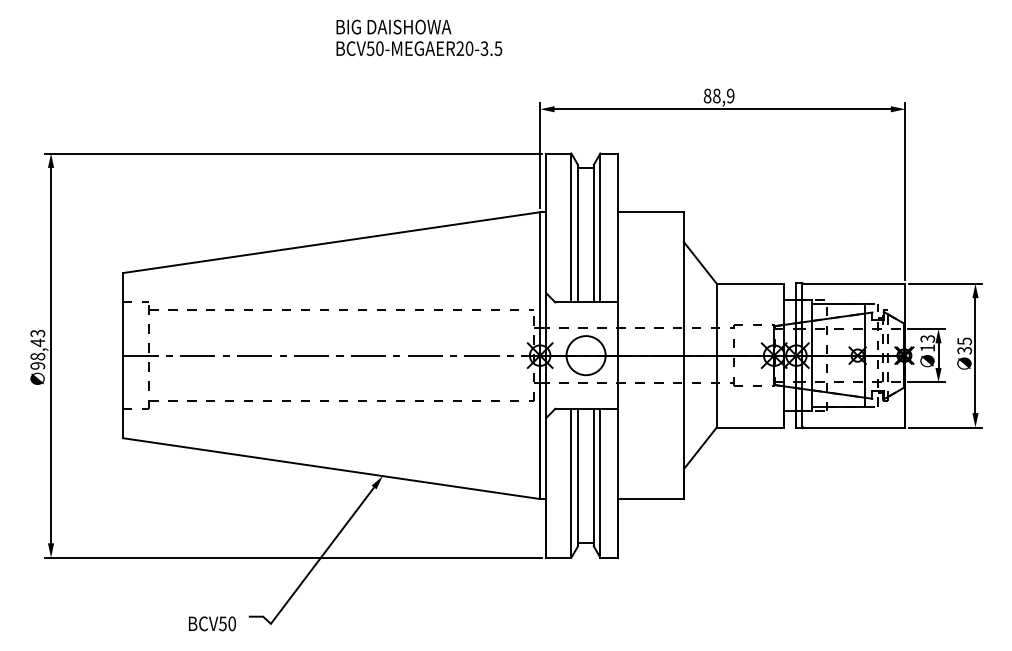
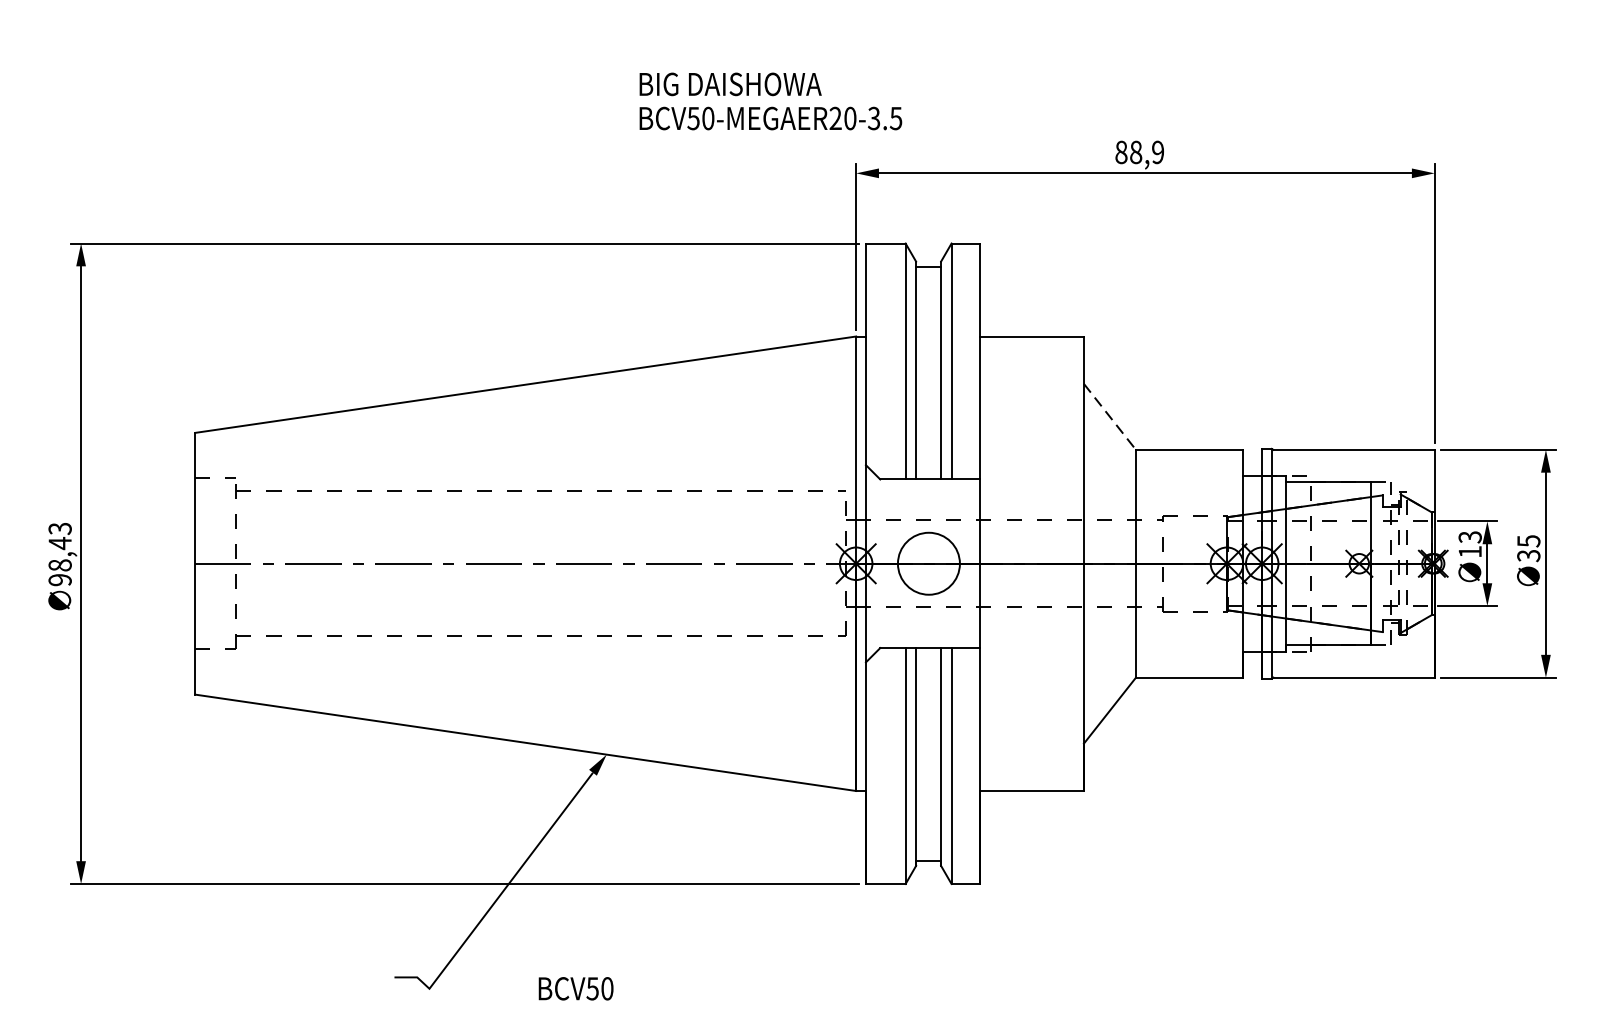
text: (419, 37) -> (771, 100), moved
line: (700, 262) -> (1110, 416), solid -> dashed
text: (212, 623) -> (576, 988), moved

